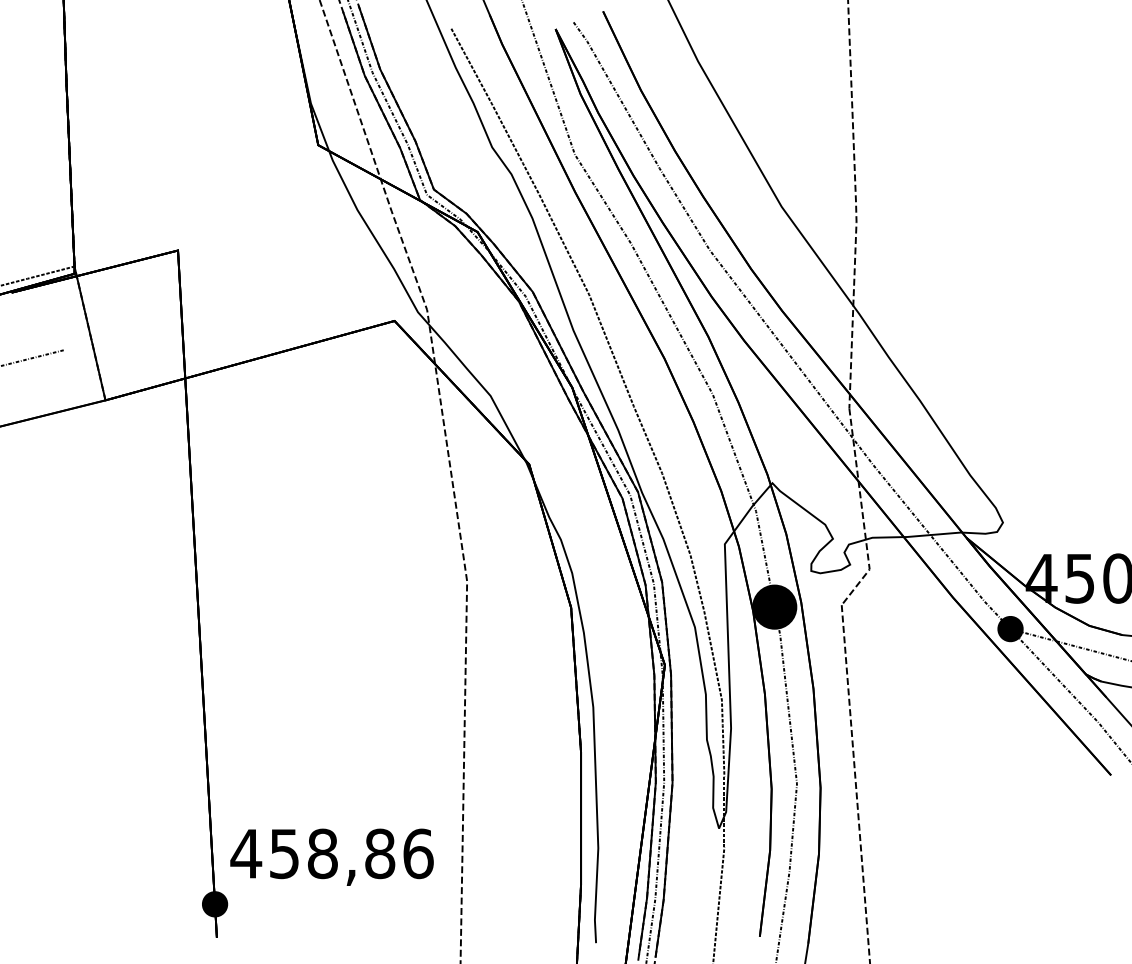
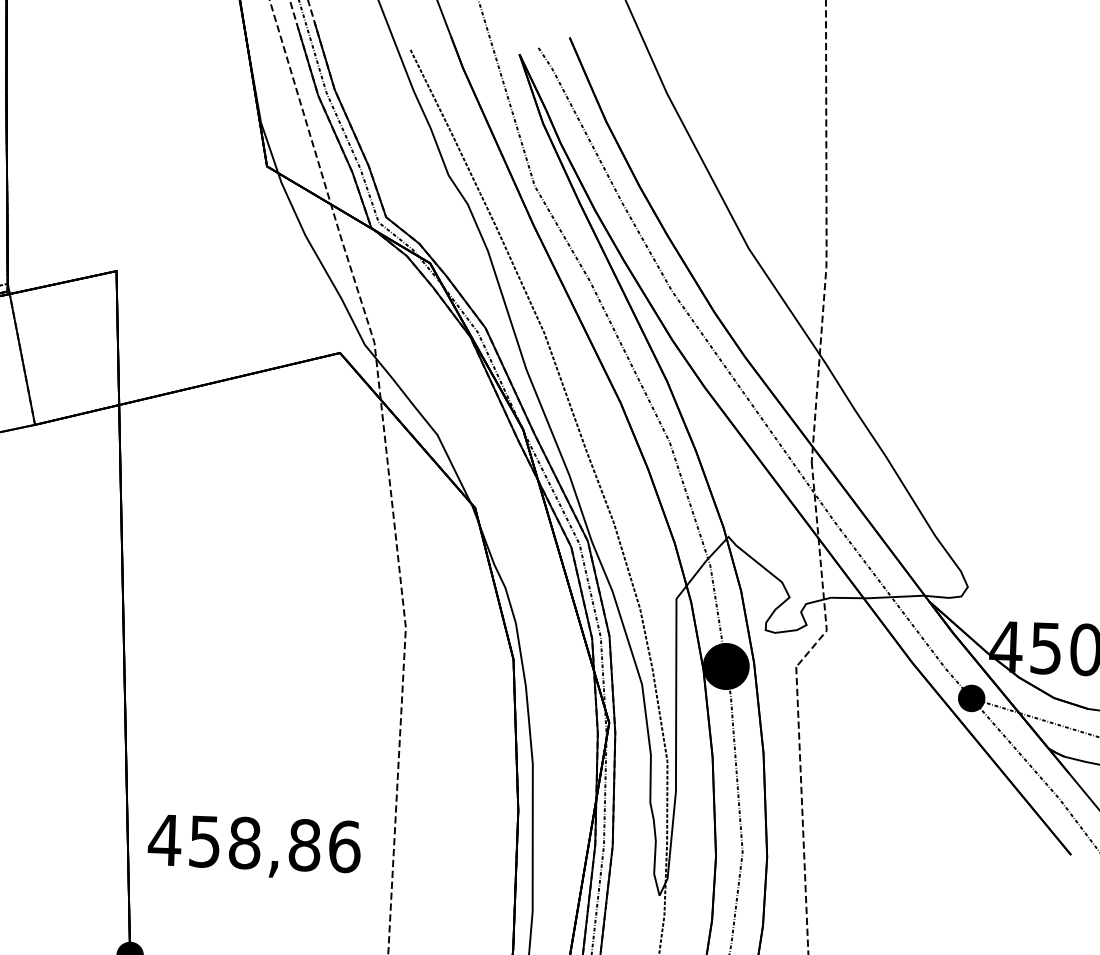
text: (331, 856) -> (253, 846), moved

